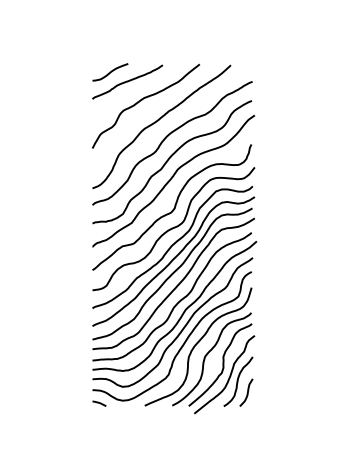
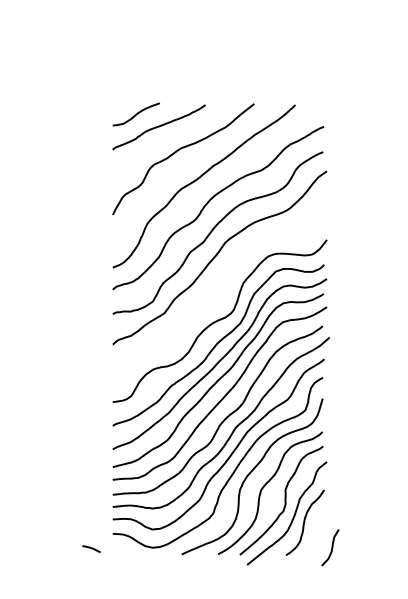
curve: (173, 208) -> (219, 294), removed
curve: (247, 392) -> (331, 547), moved
line: (99, 403) -> (91, 548), moved

